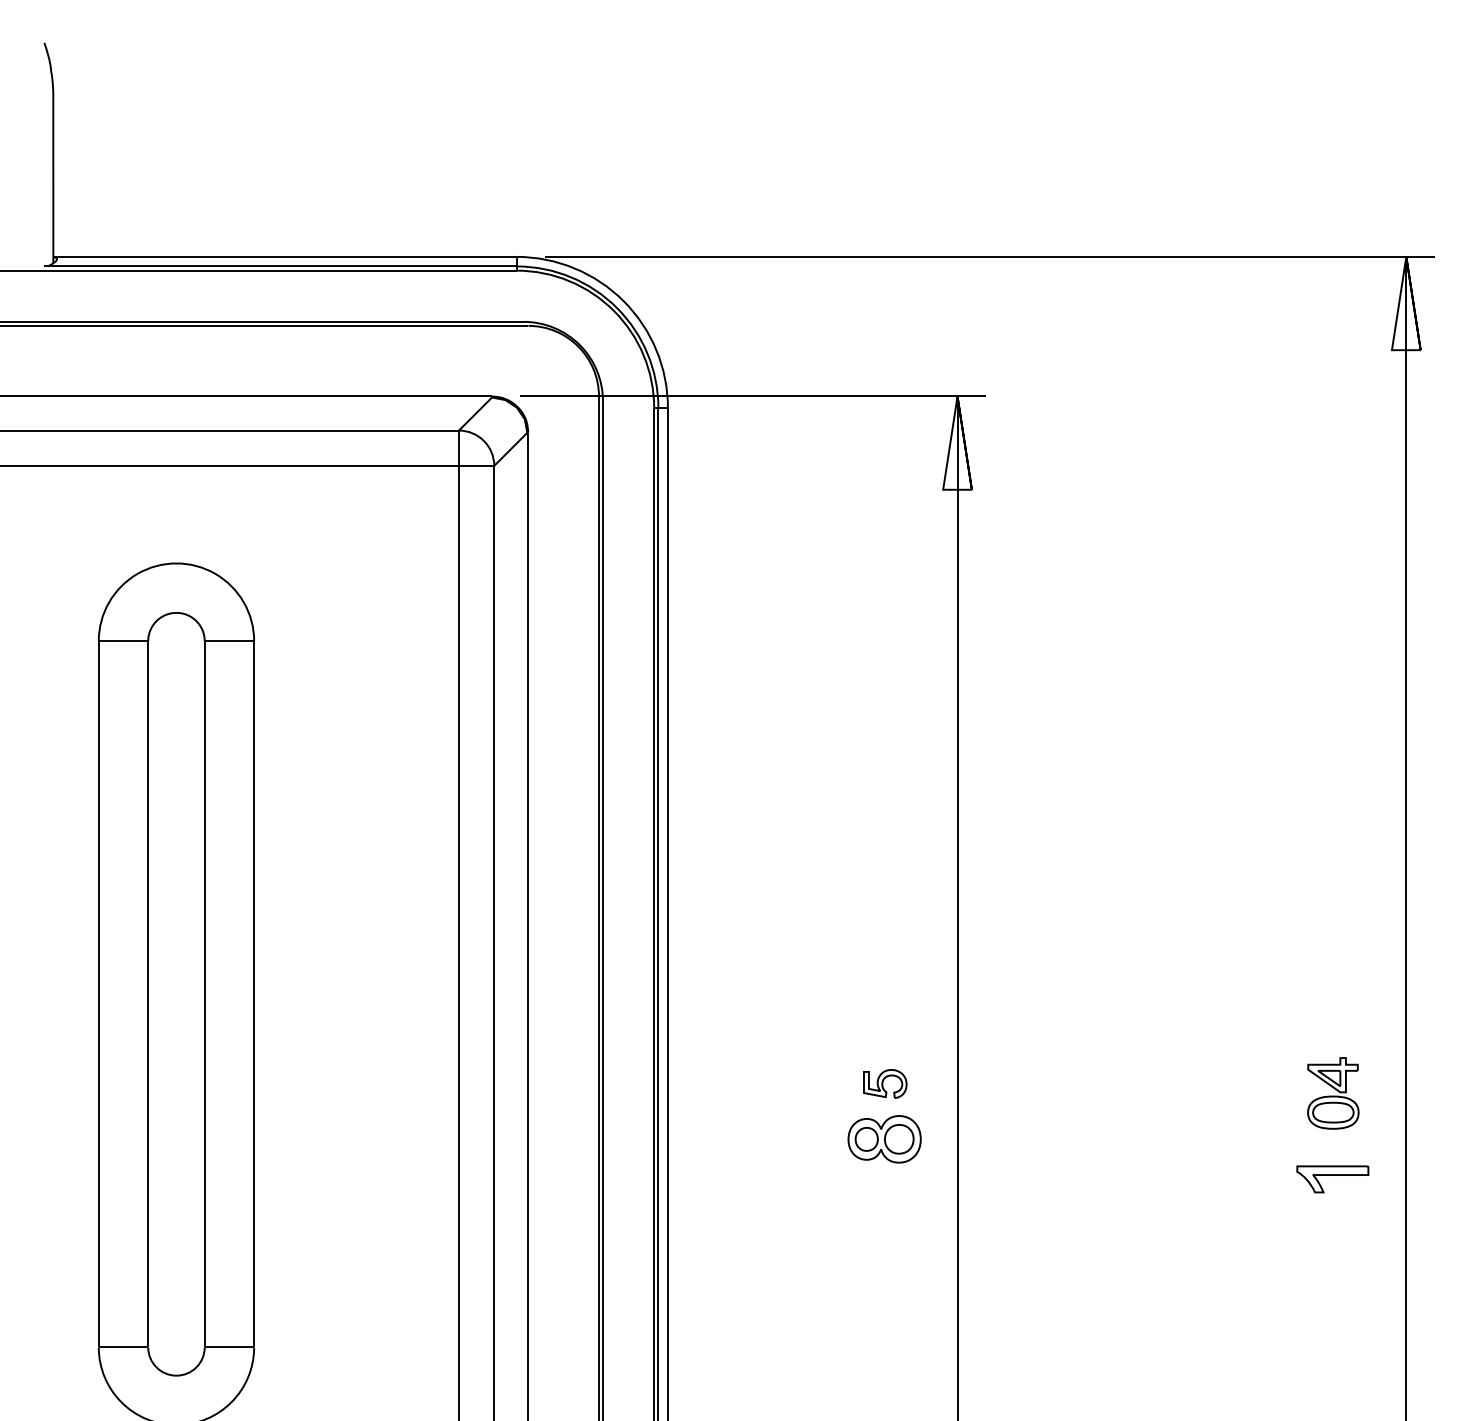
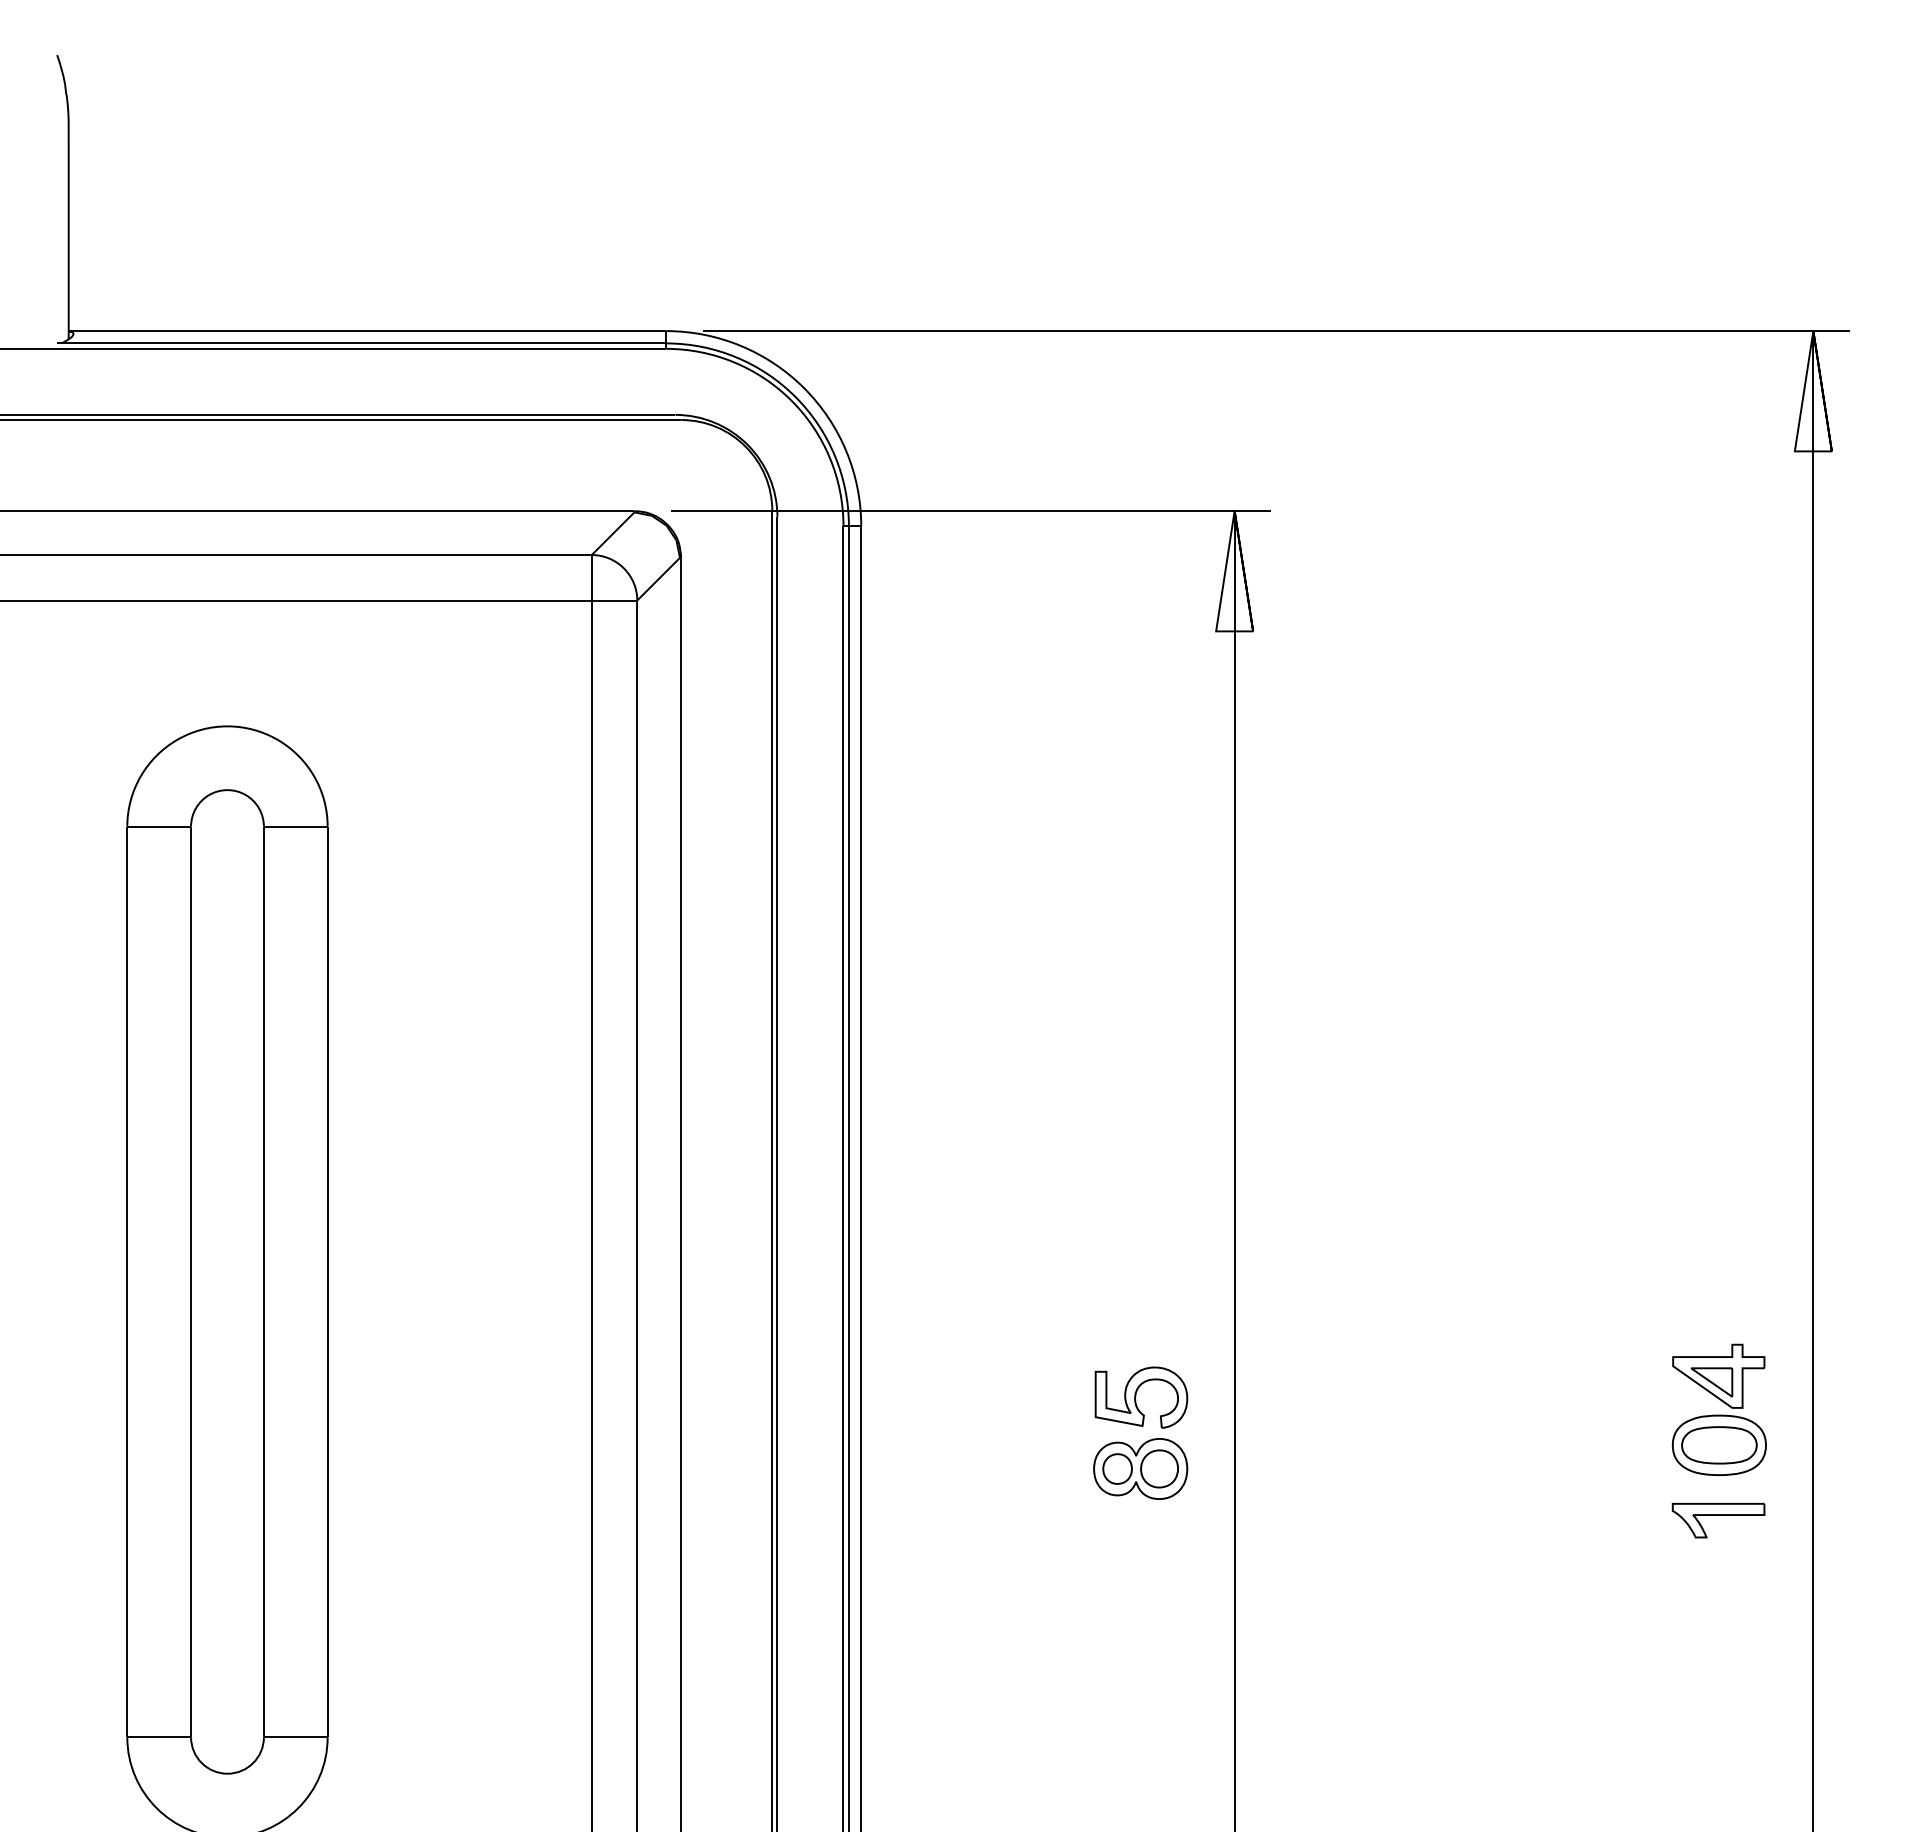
part: (885, 1083) -> (1141, 1397), size x1.67
part: (1332, 1093) -> (1718, 1409), size x1.43

